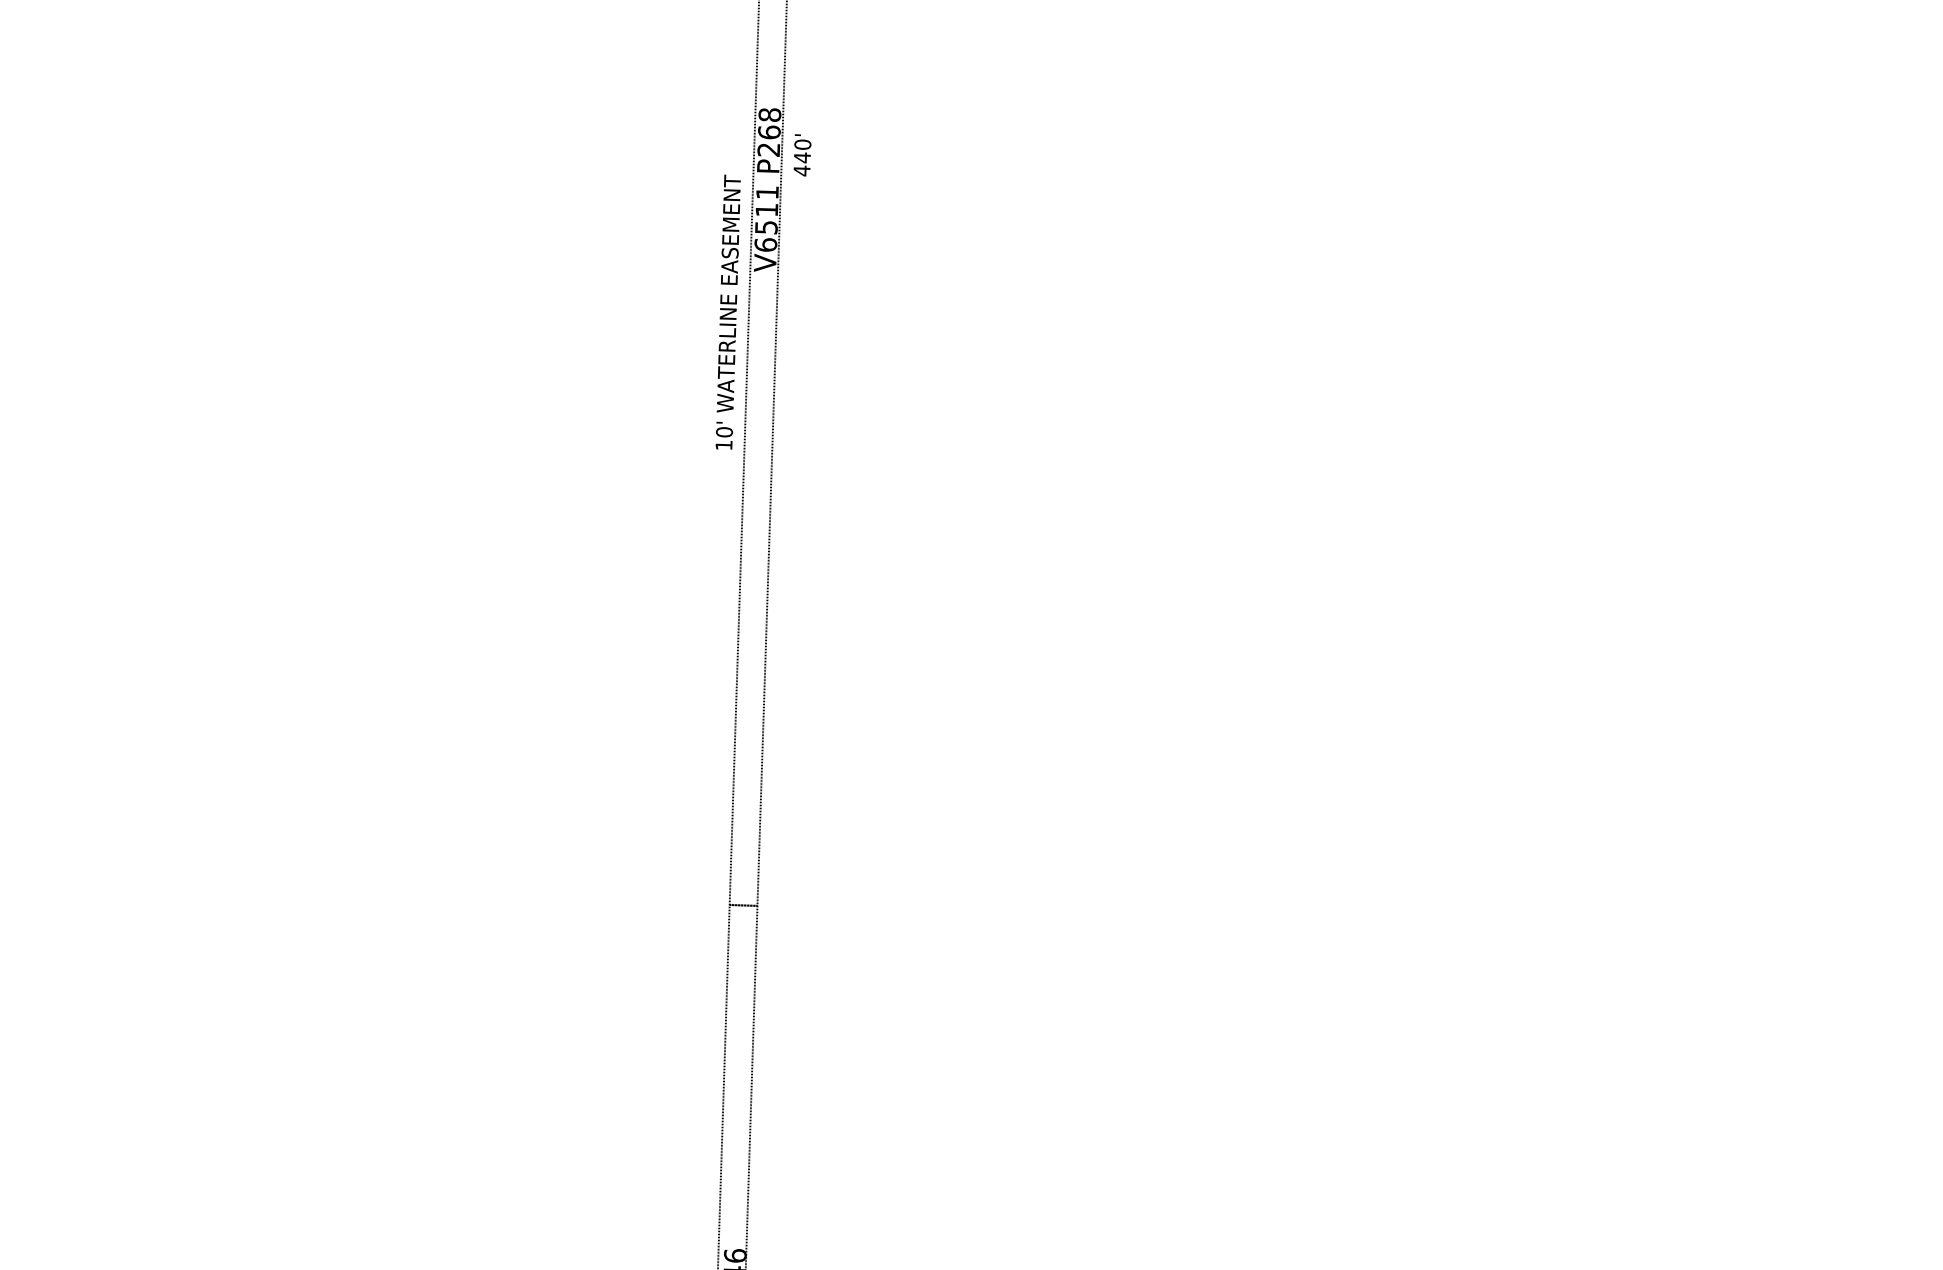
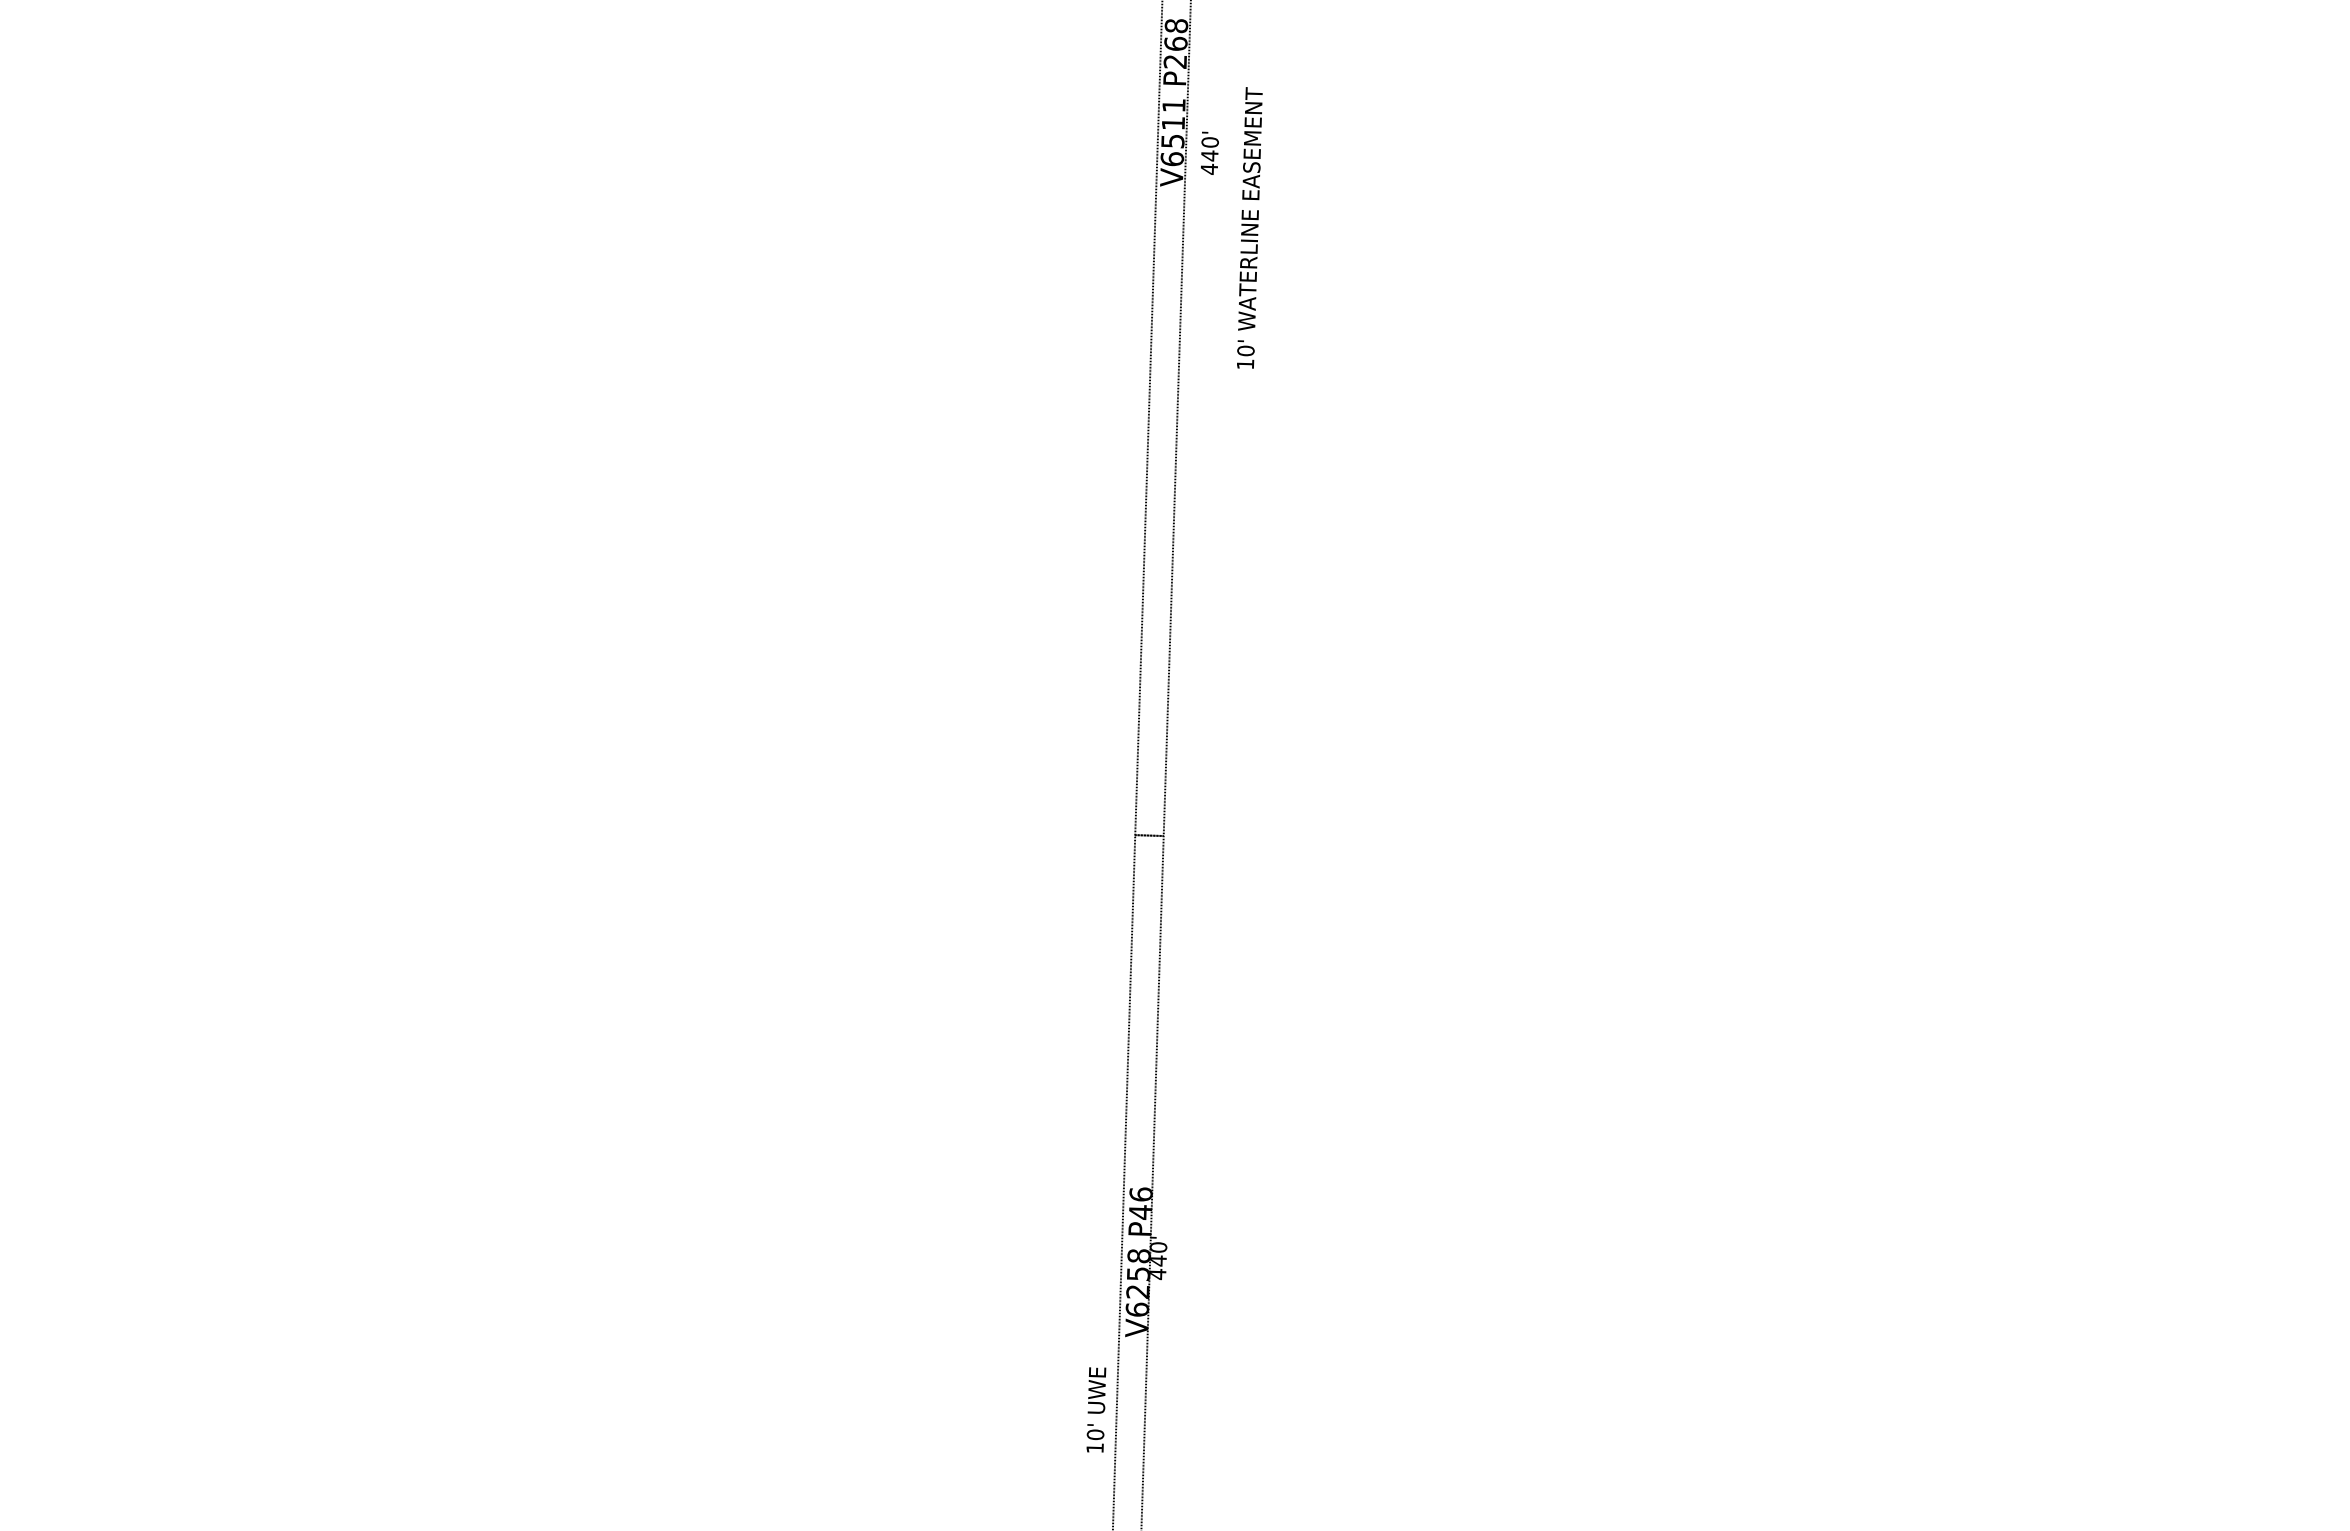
text: (802, 154) -> (1209, 152), moved
text: (727, 311) -> (1249, 227), moved

